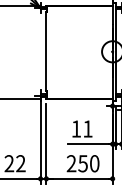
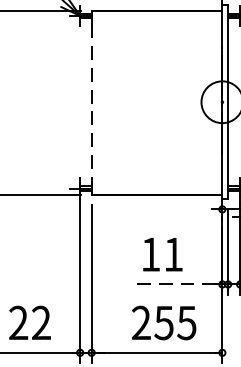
line: (46, 52) -> (91, 103), solid -> dashed
line: (88, 144) -> (174, 285), solid -> dashed
text: (94, 163) -> (186, 322), 250 -> 255

